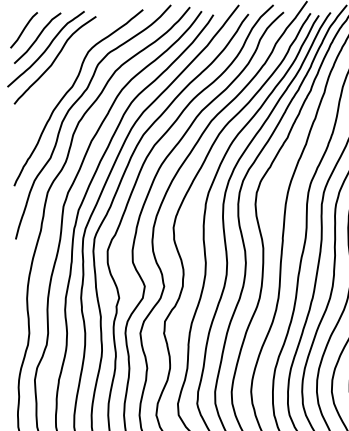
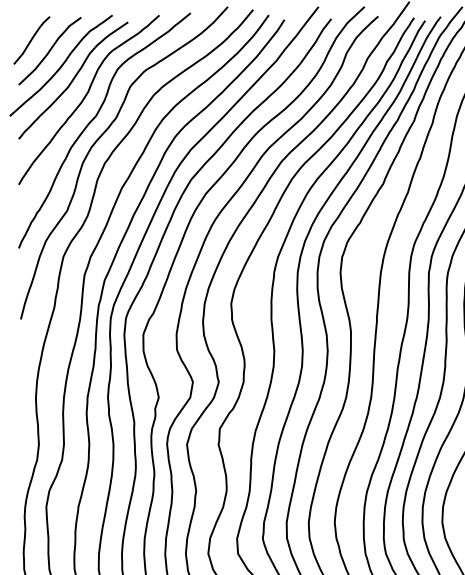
curve: (65, 72) -> (87, 96), added

